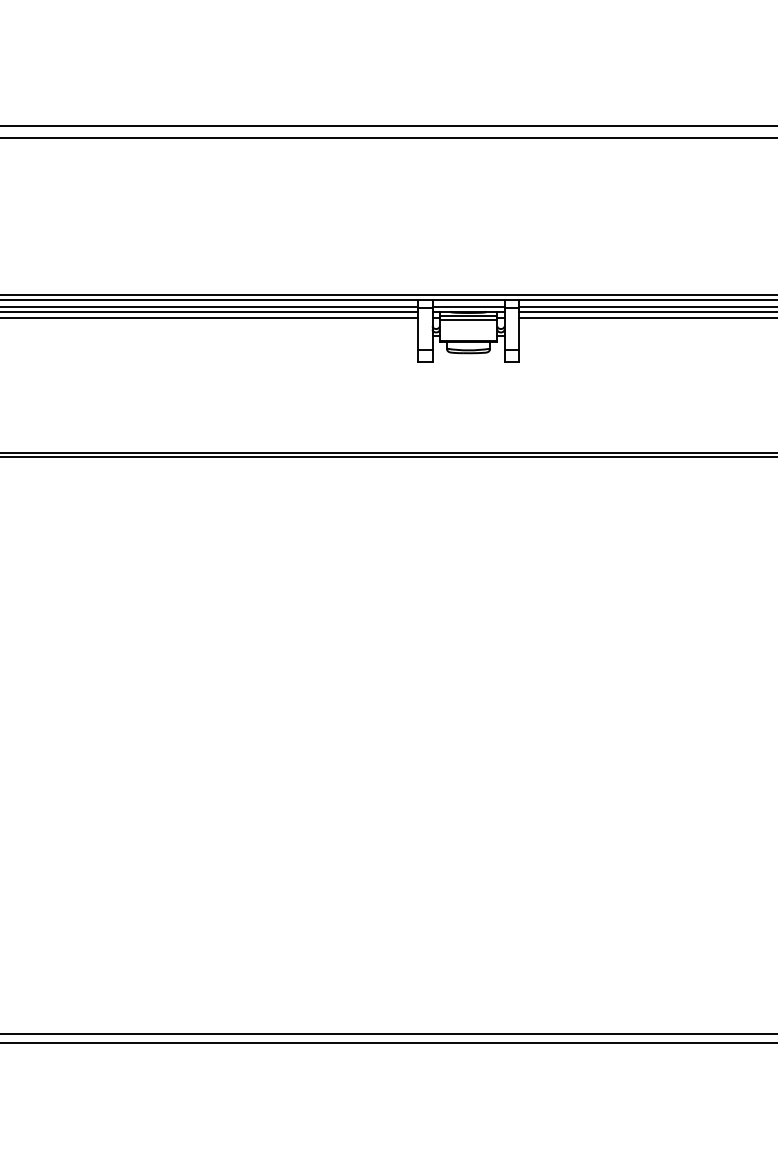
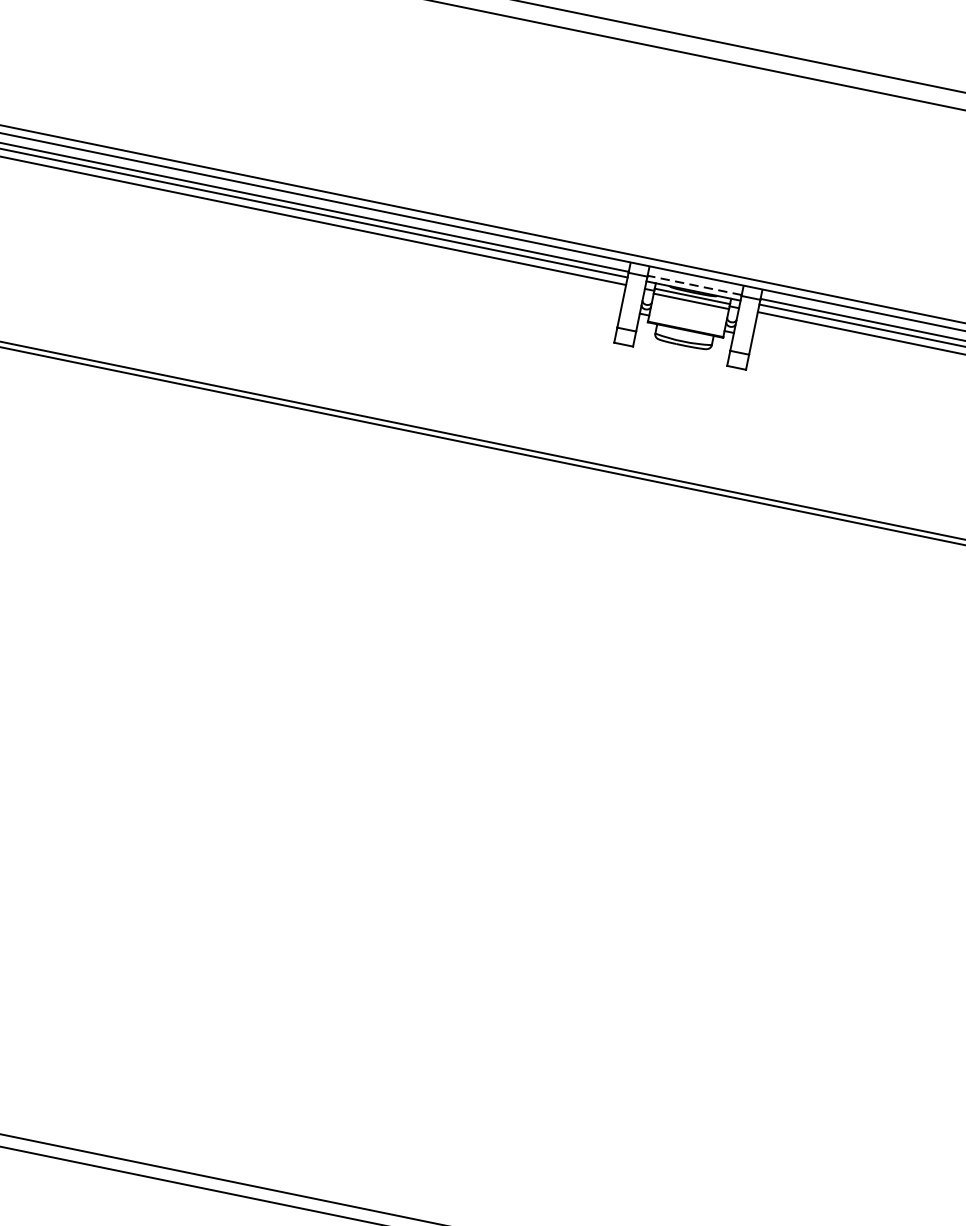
line: (468, 307) -> (694, 285), solid -> dashed

